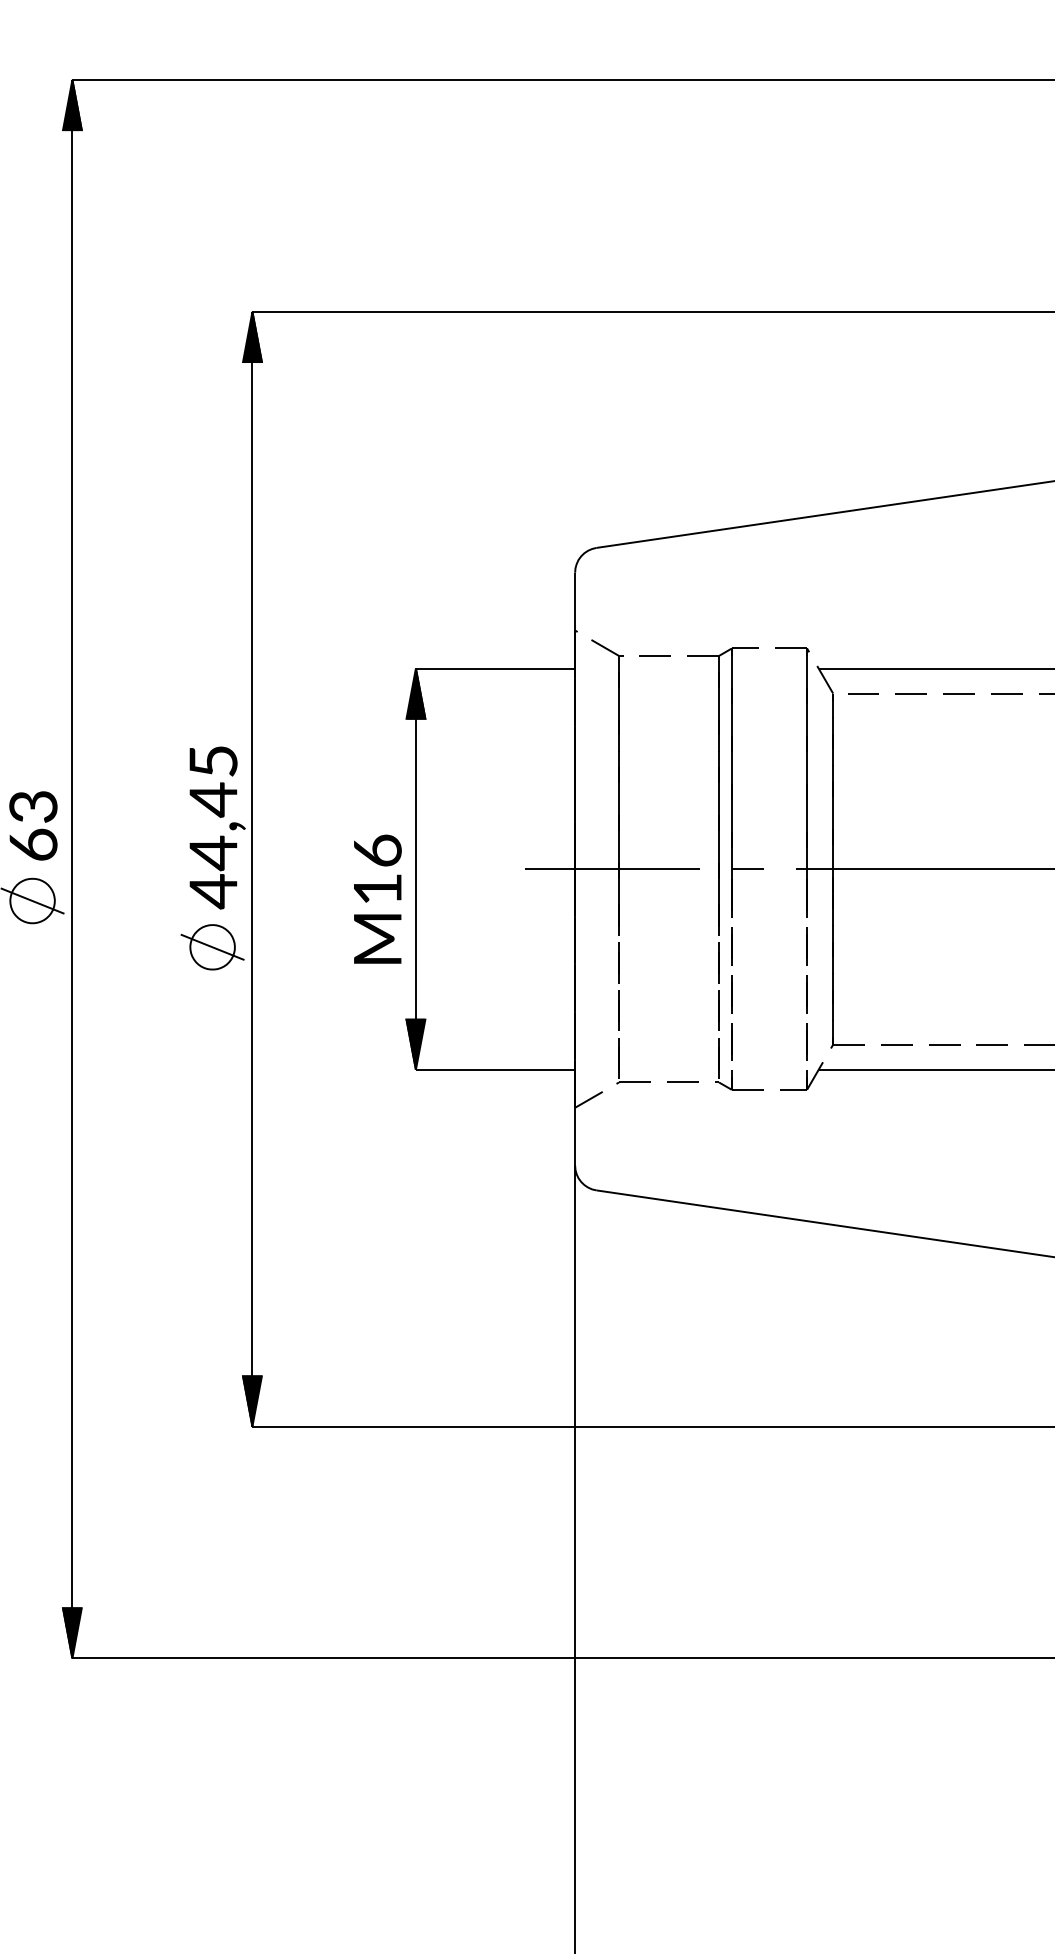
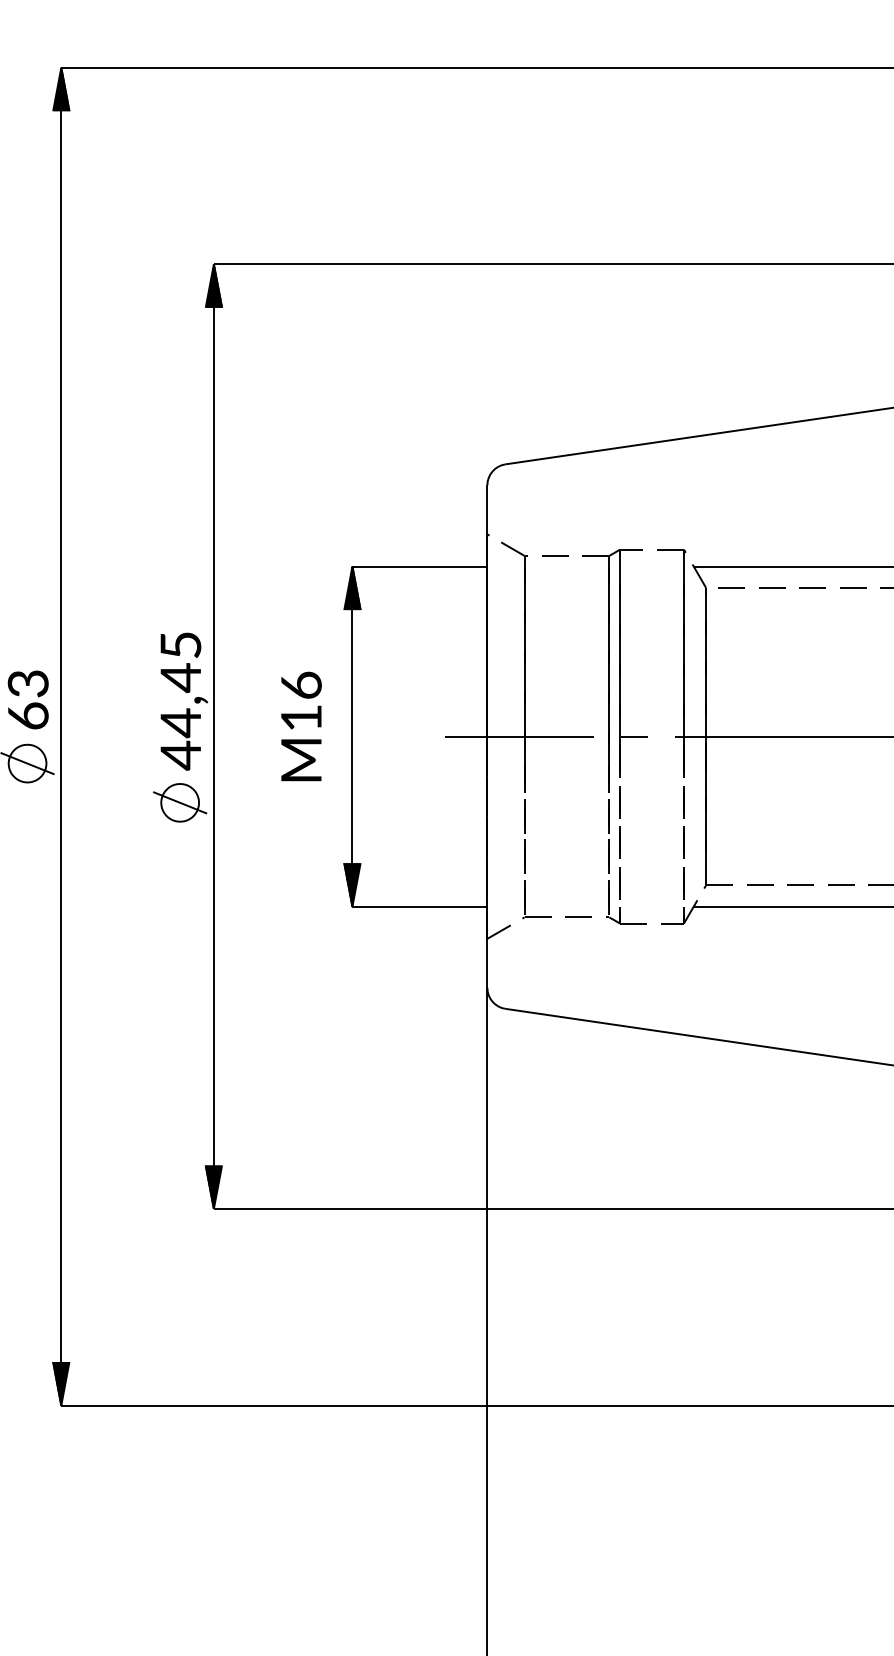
text: (377, 898) -> (301, 725), moved

